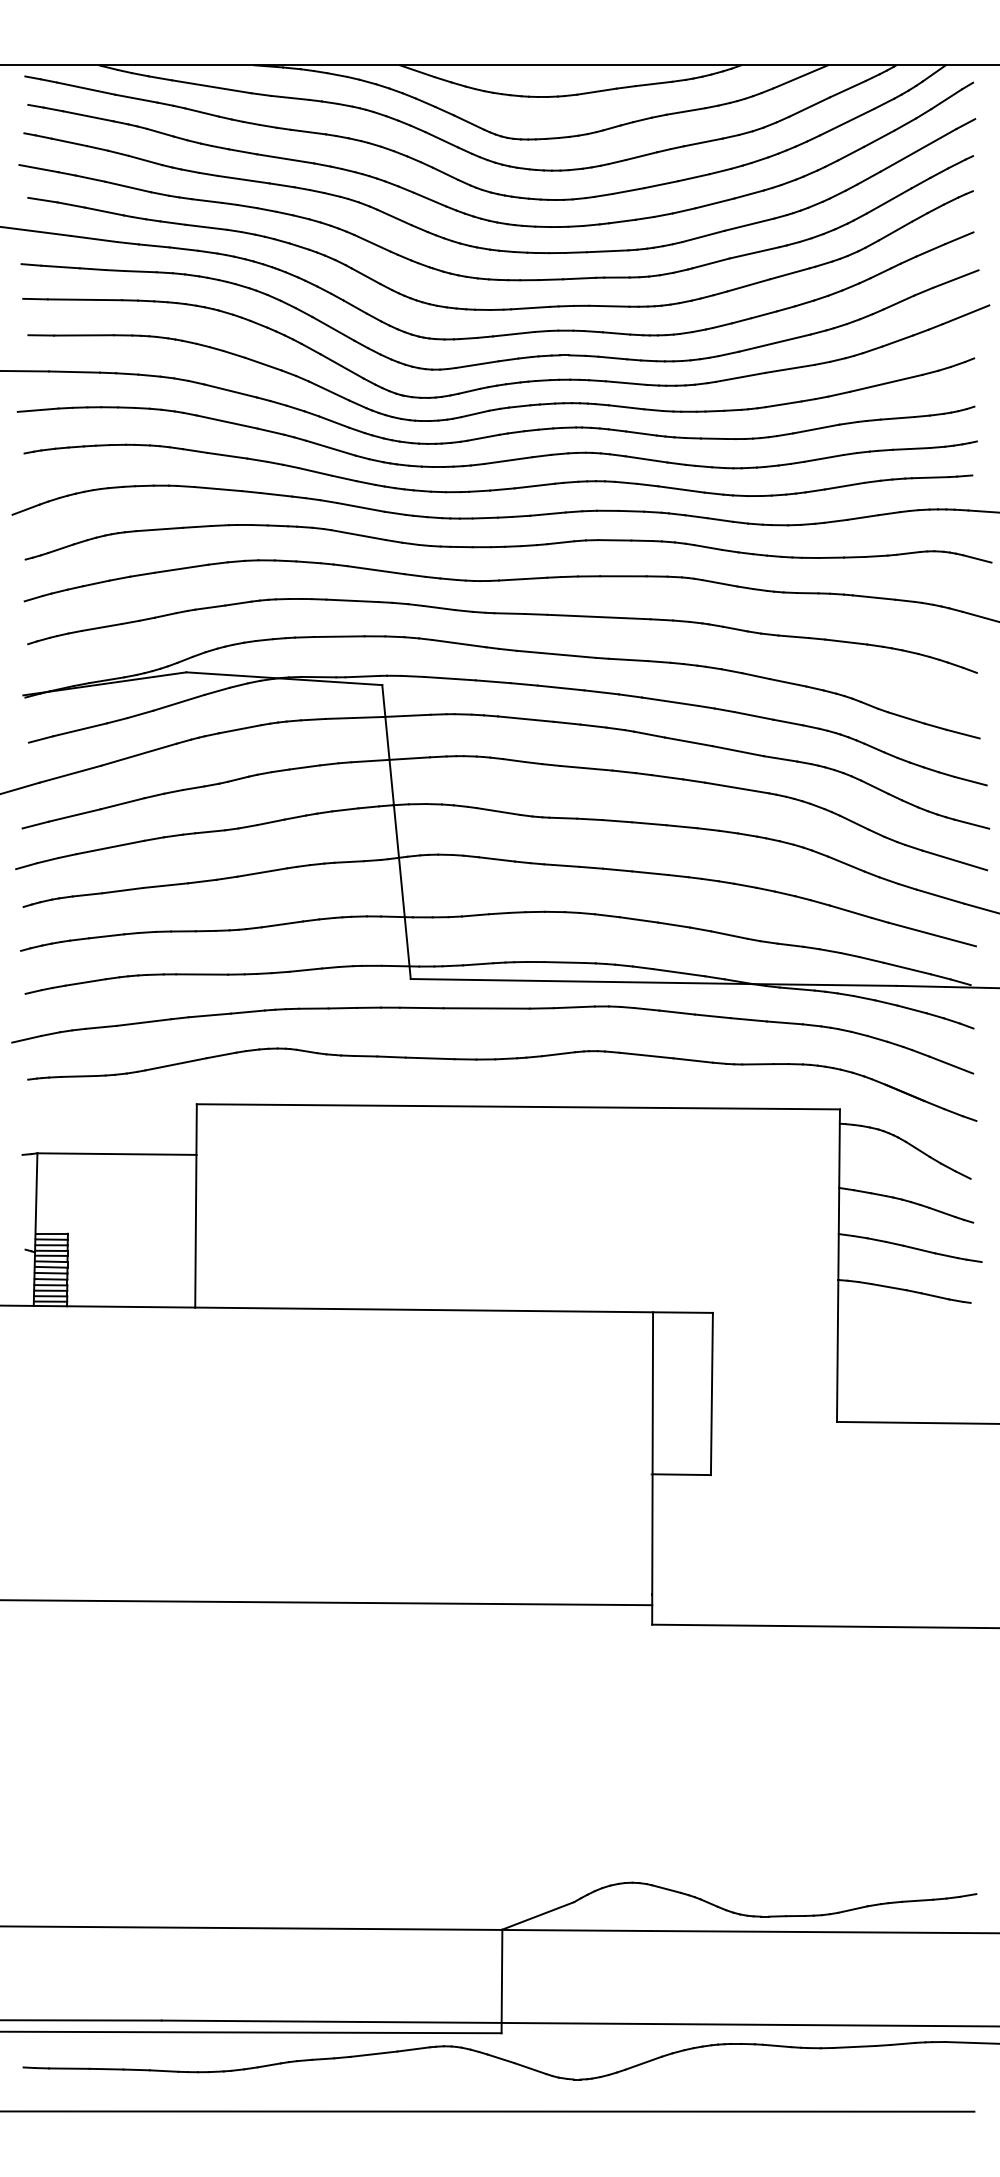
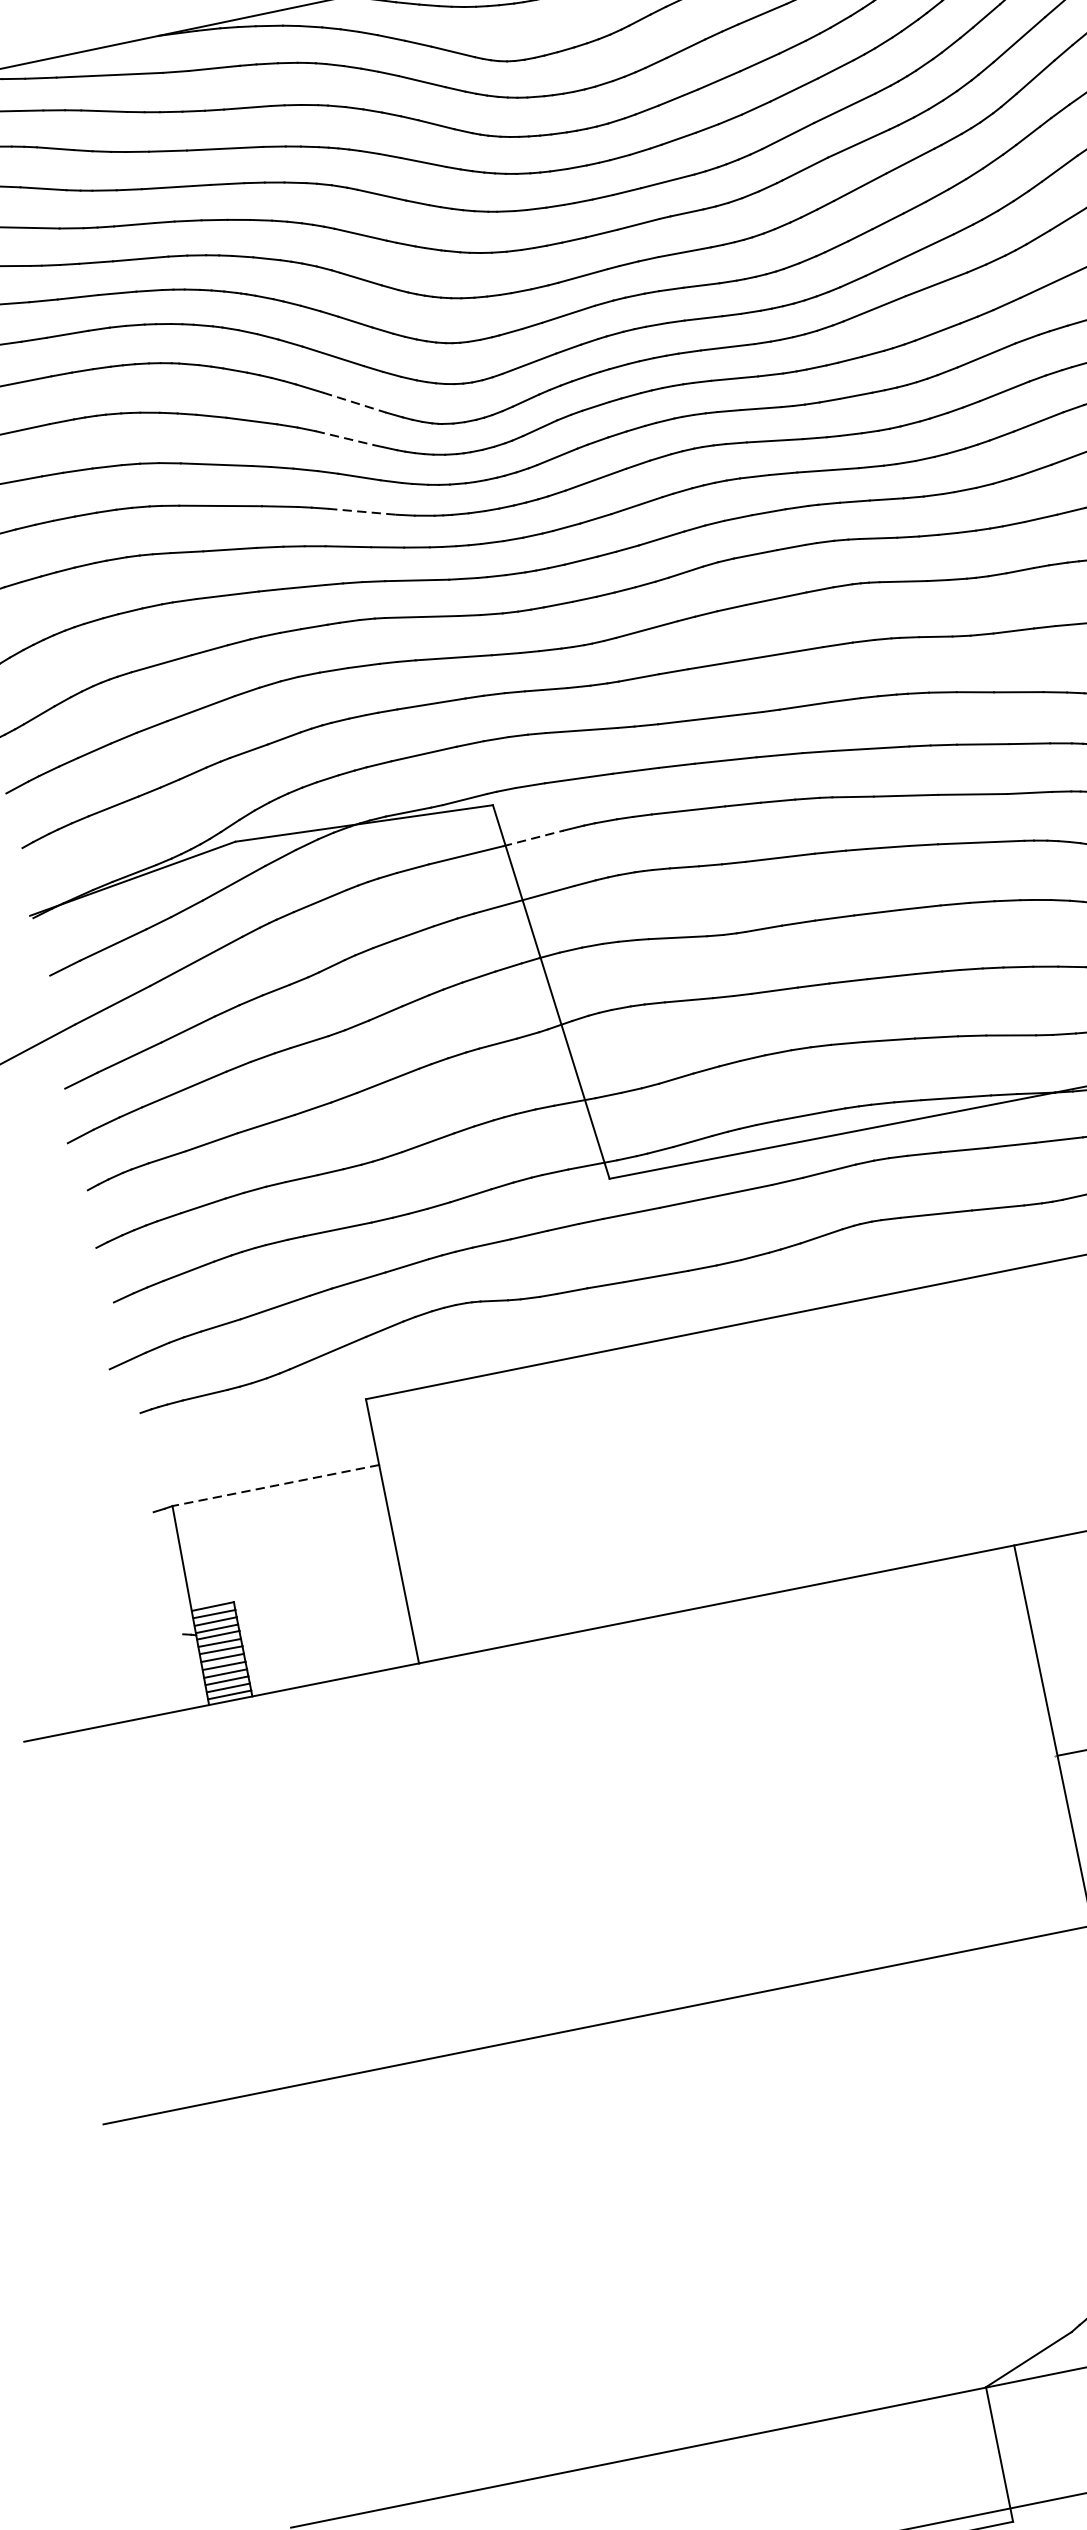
line: (342, 366) -> (355, 402), solid -> dashed
line: (329, 391) -> (344, 438), solid -> dashed
line: (330, 448) -> (361, 512), solid -> dashed
line: (406, 715) -> (532, 838), solid -> dashed
line: (116, 1154) -> (275, 1486), solid -> dashed

